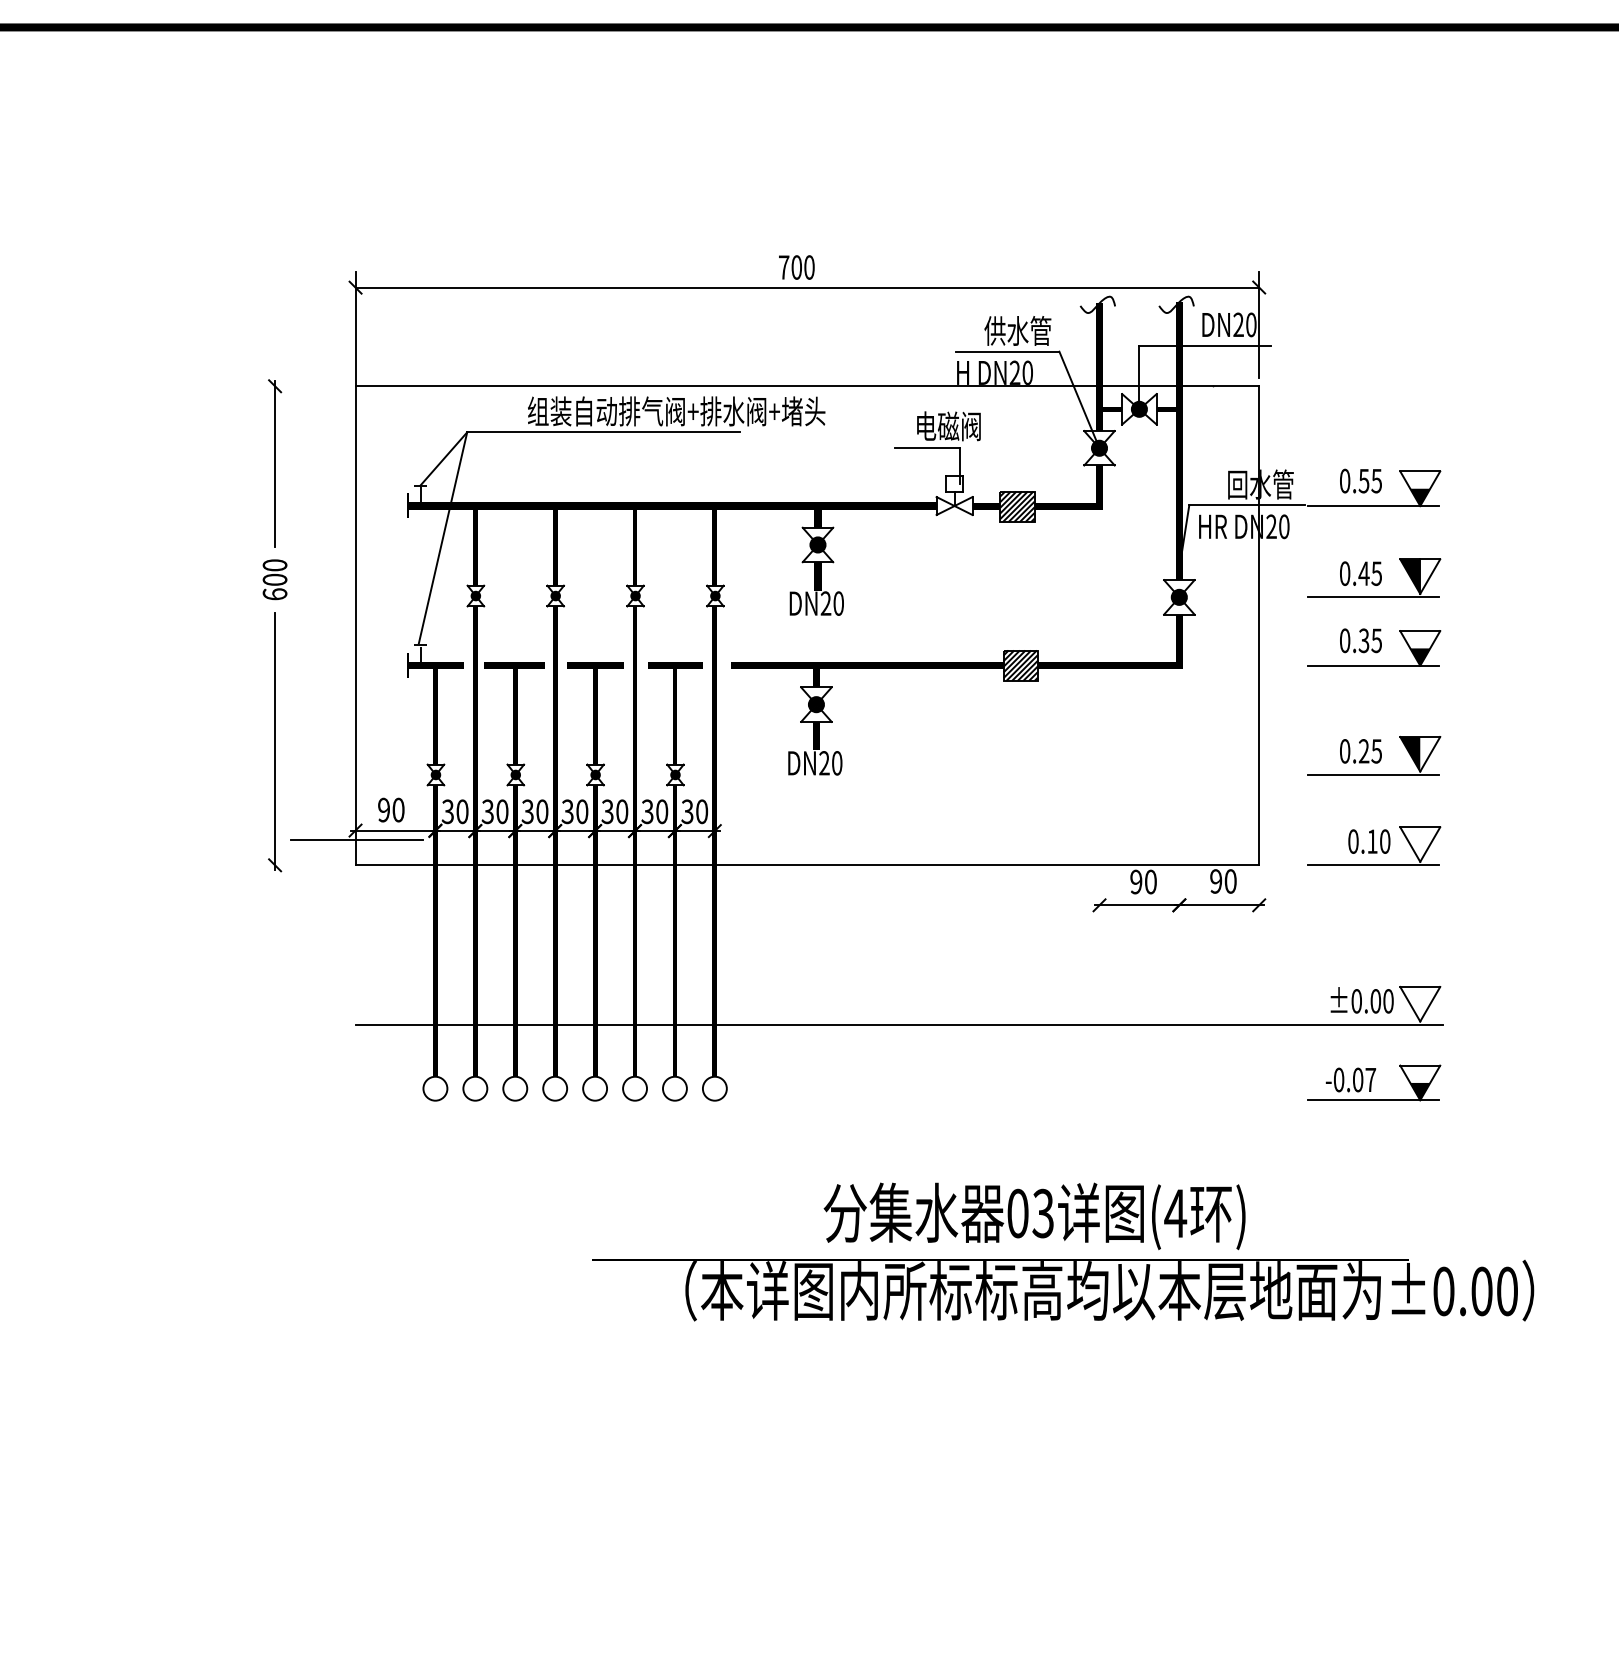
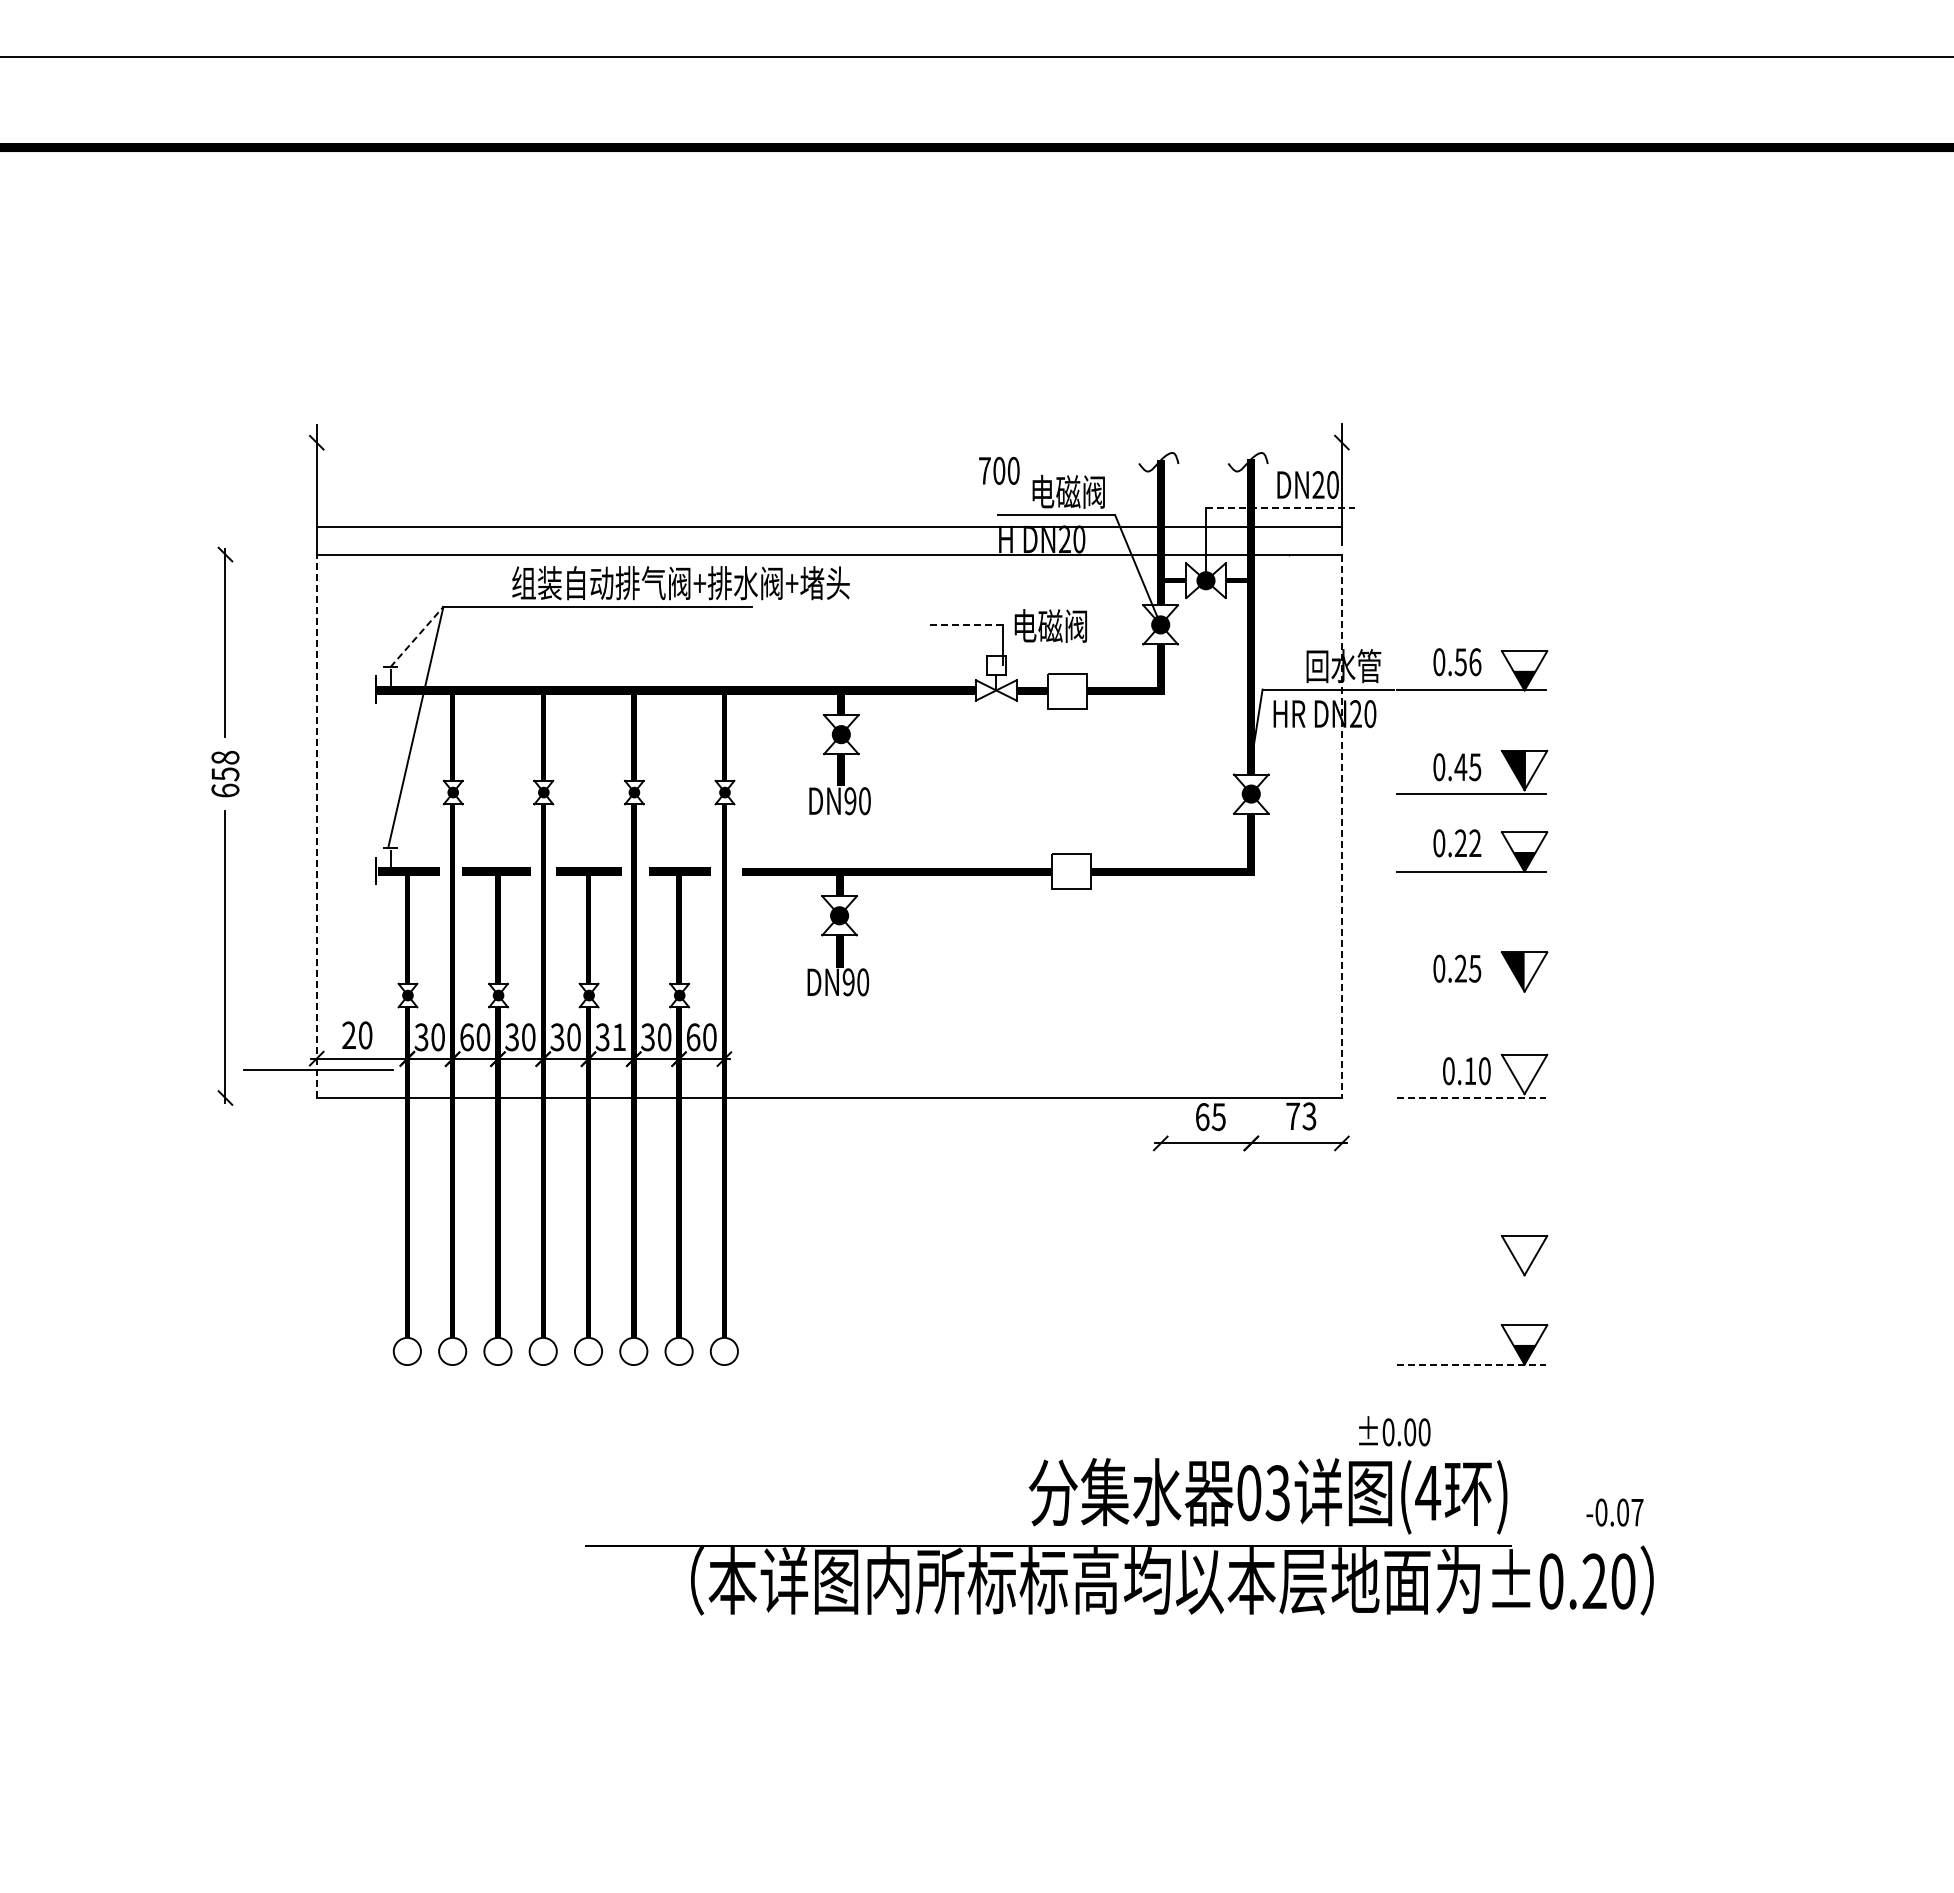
text: (796, 267) -> (999, 470), moved
line: (806, 287) -> (828, 526), moved
text: (1018, 330) -> (1068, 491), 供水管 -> 电磁阀
line: (1205, 345) -> (1280, 508), solid -> dashed
text: (948, 425) -> (1050, 625), moved
line: (927, 447) -> (965, 624), solid -> dashed
line: (444, 458) -> (417, 636), solid -> dashed
text: (1376, 481) -> (1475, 662), 0.55 -> 0.56
hatch: (1017, 506) -> (1067, 691), removed
text: (275, 573) -> (225, 766), 600 -> 658
text: (826, 603) -> (850, 801), DN20 -> DN90
line: (355, 625) -> (316, 826), solid -> dashed
line: (1258, 625) -> (1341, 826), solid -> dashed
text: (1369, 640) -> (1467, 843), 0.35 -> 0.22
hatch: (1019, 665) -> (1070, 871), removed
text: (824, 763) -> (848, 982), DN20 -> DN90
line: (1373, 774) -> (1471, 995), removed
text: (383, 810) -> (348, 1035), 90 -> 20
text: (487, 811) -> (466, 1037), 30 -> 60
text: (622, 811) -> (619, 1037), 30 -> 31
text: (687, 811) -> (693, 1037), 30 -> 60
line: (1373, 865) -> (1471, 1098), solid -> dashed
text: (1223, 881) -> (1301, 1116), 90 -> 73
text: (1143, 882) -> (1210, 1117), 90 -> 65
text: (1361, 1000) -> (1394, 1431), moved
line: (899, 1025) -> (933, 1279), removed
text: (1350, 1079) -> (1614, 1512), moved
line: (1373, 1100) -> (1471, 1364), solid -> dashed
text: (1034, 1216) -> (1267, 1496), moved
text: (1481, 1291) -> (1594, 1581), ±0.00 -> ±0.20

